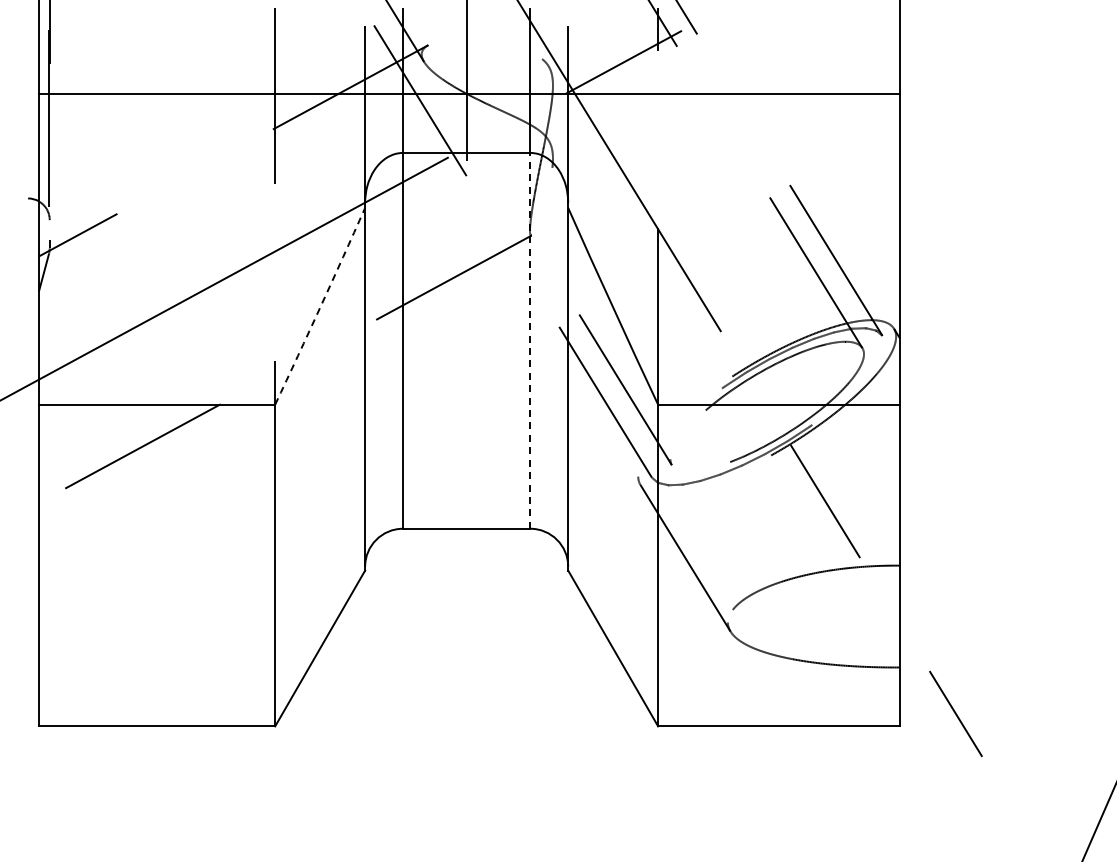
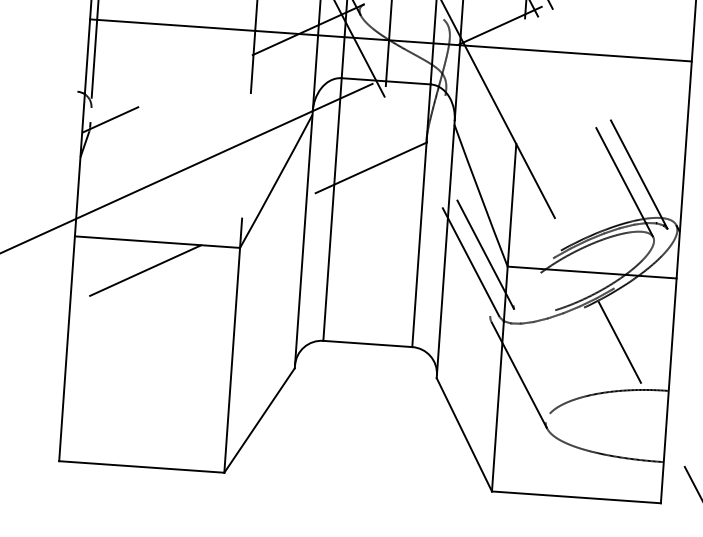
arc: (320, 306) -> (276, 181), dashed -> solid
line: (530, 340) -> (421, 215), dashed -> solid

